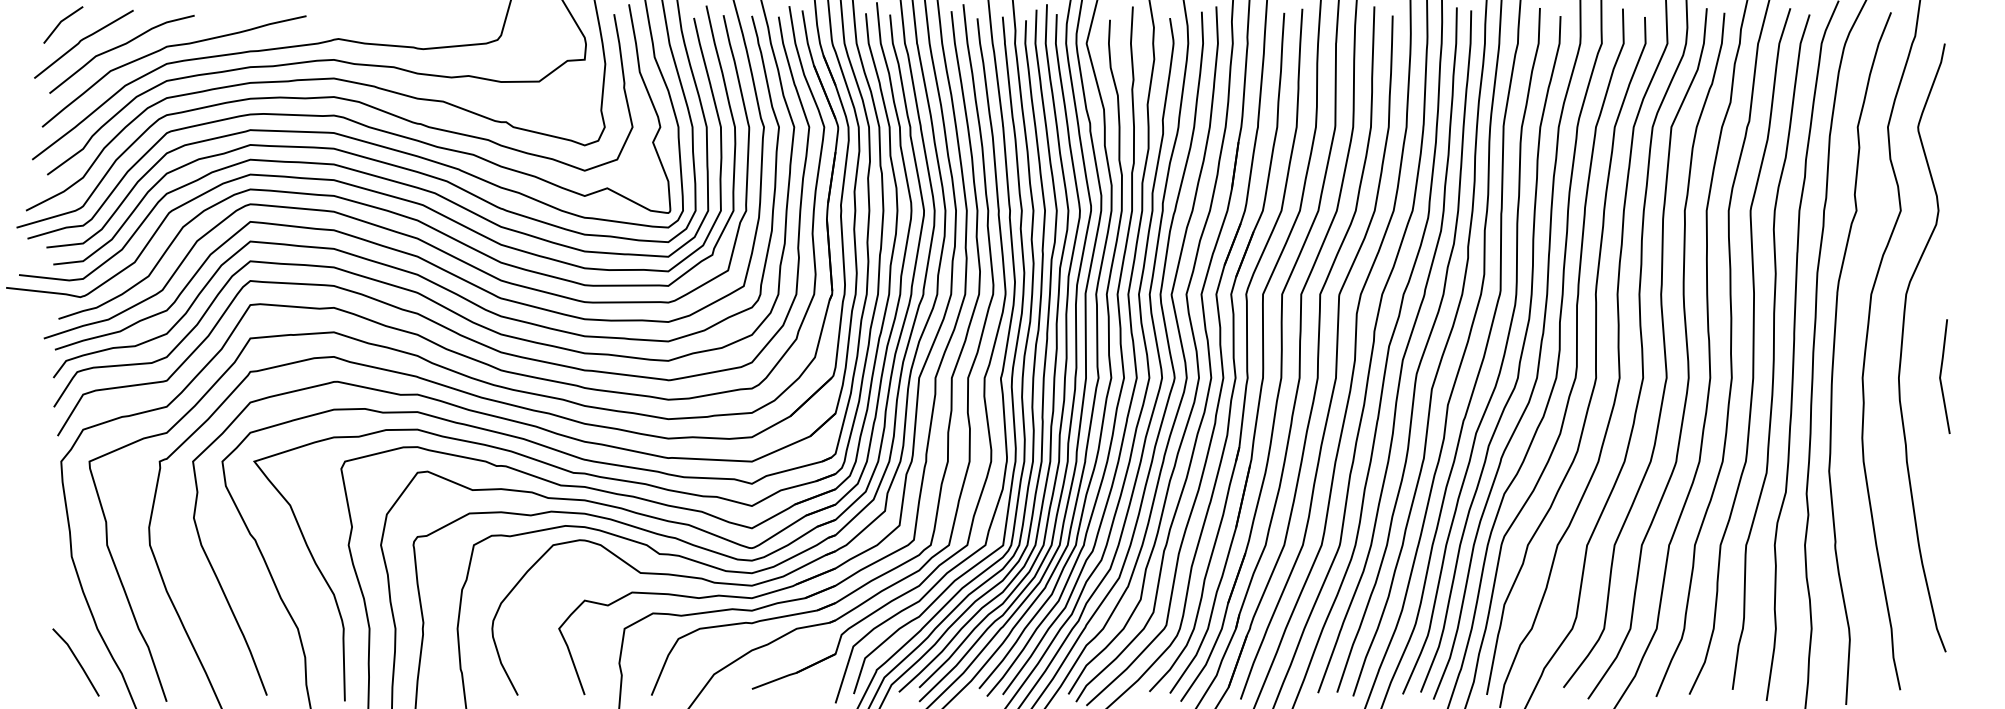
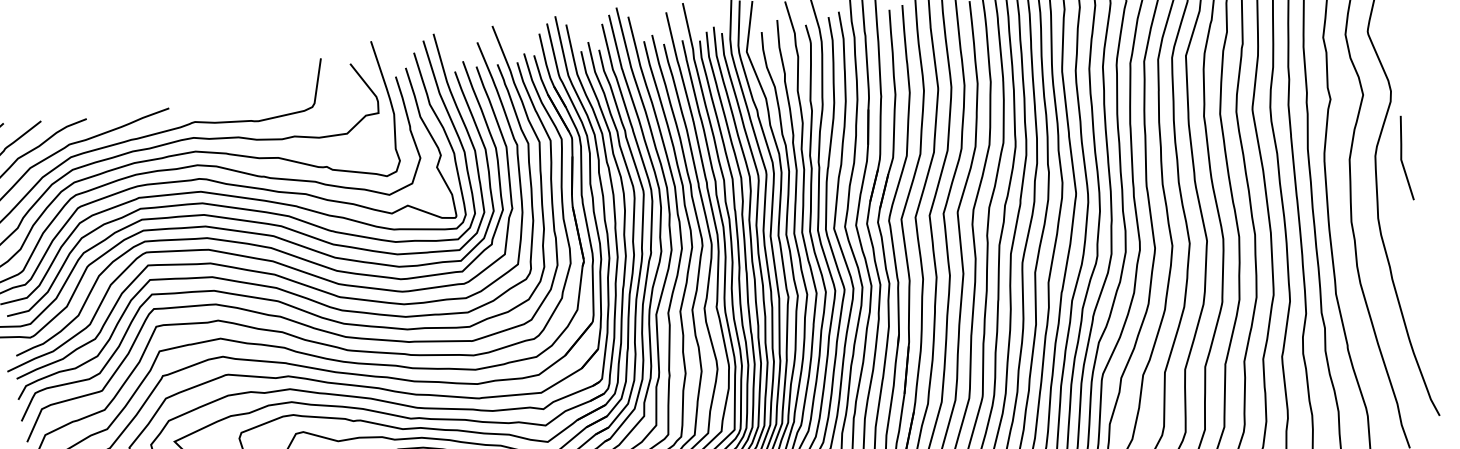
line: (1941, 376) -> (1402, 158), moved

